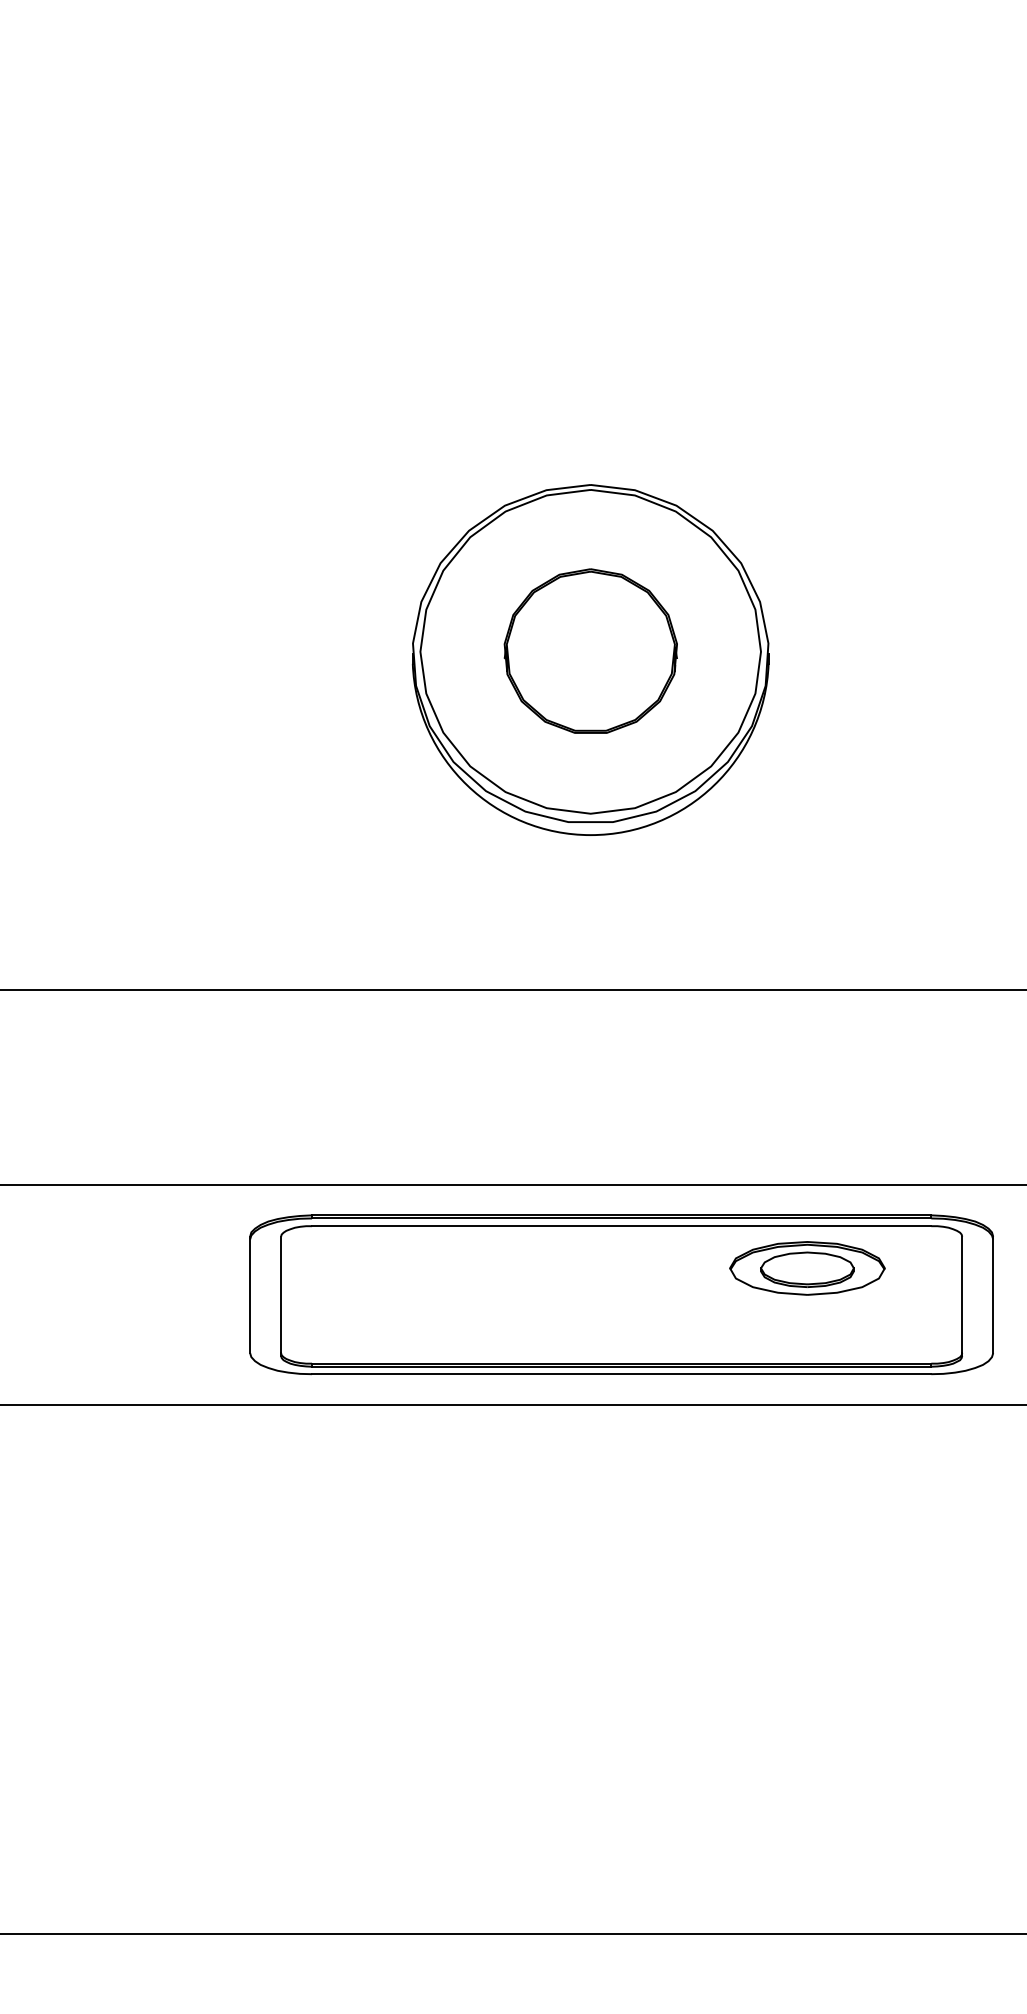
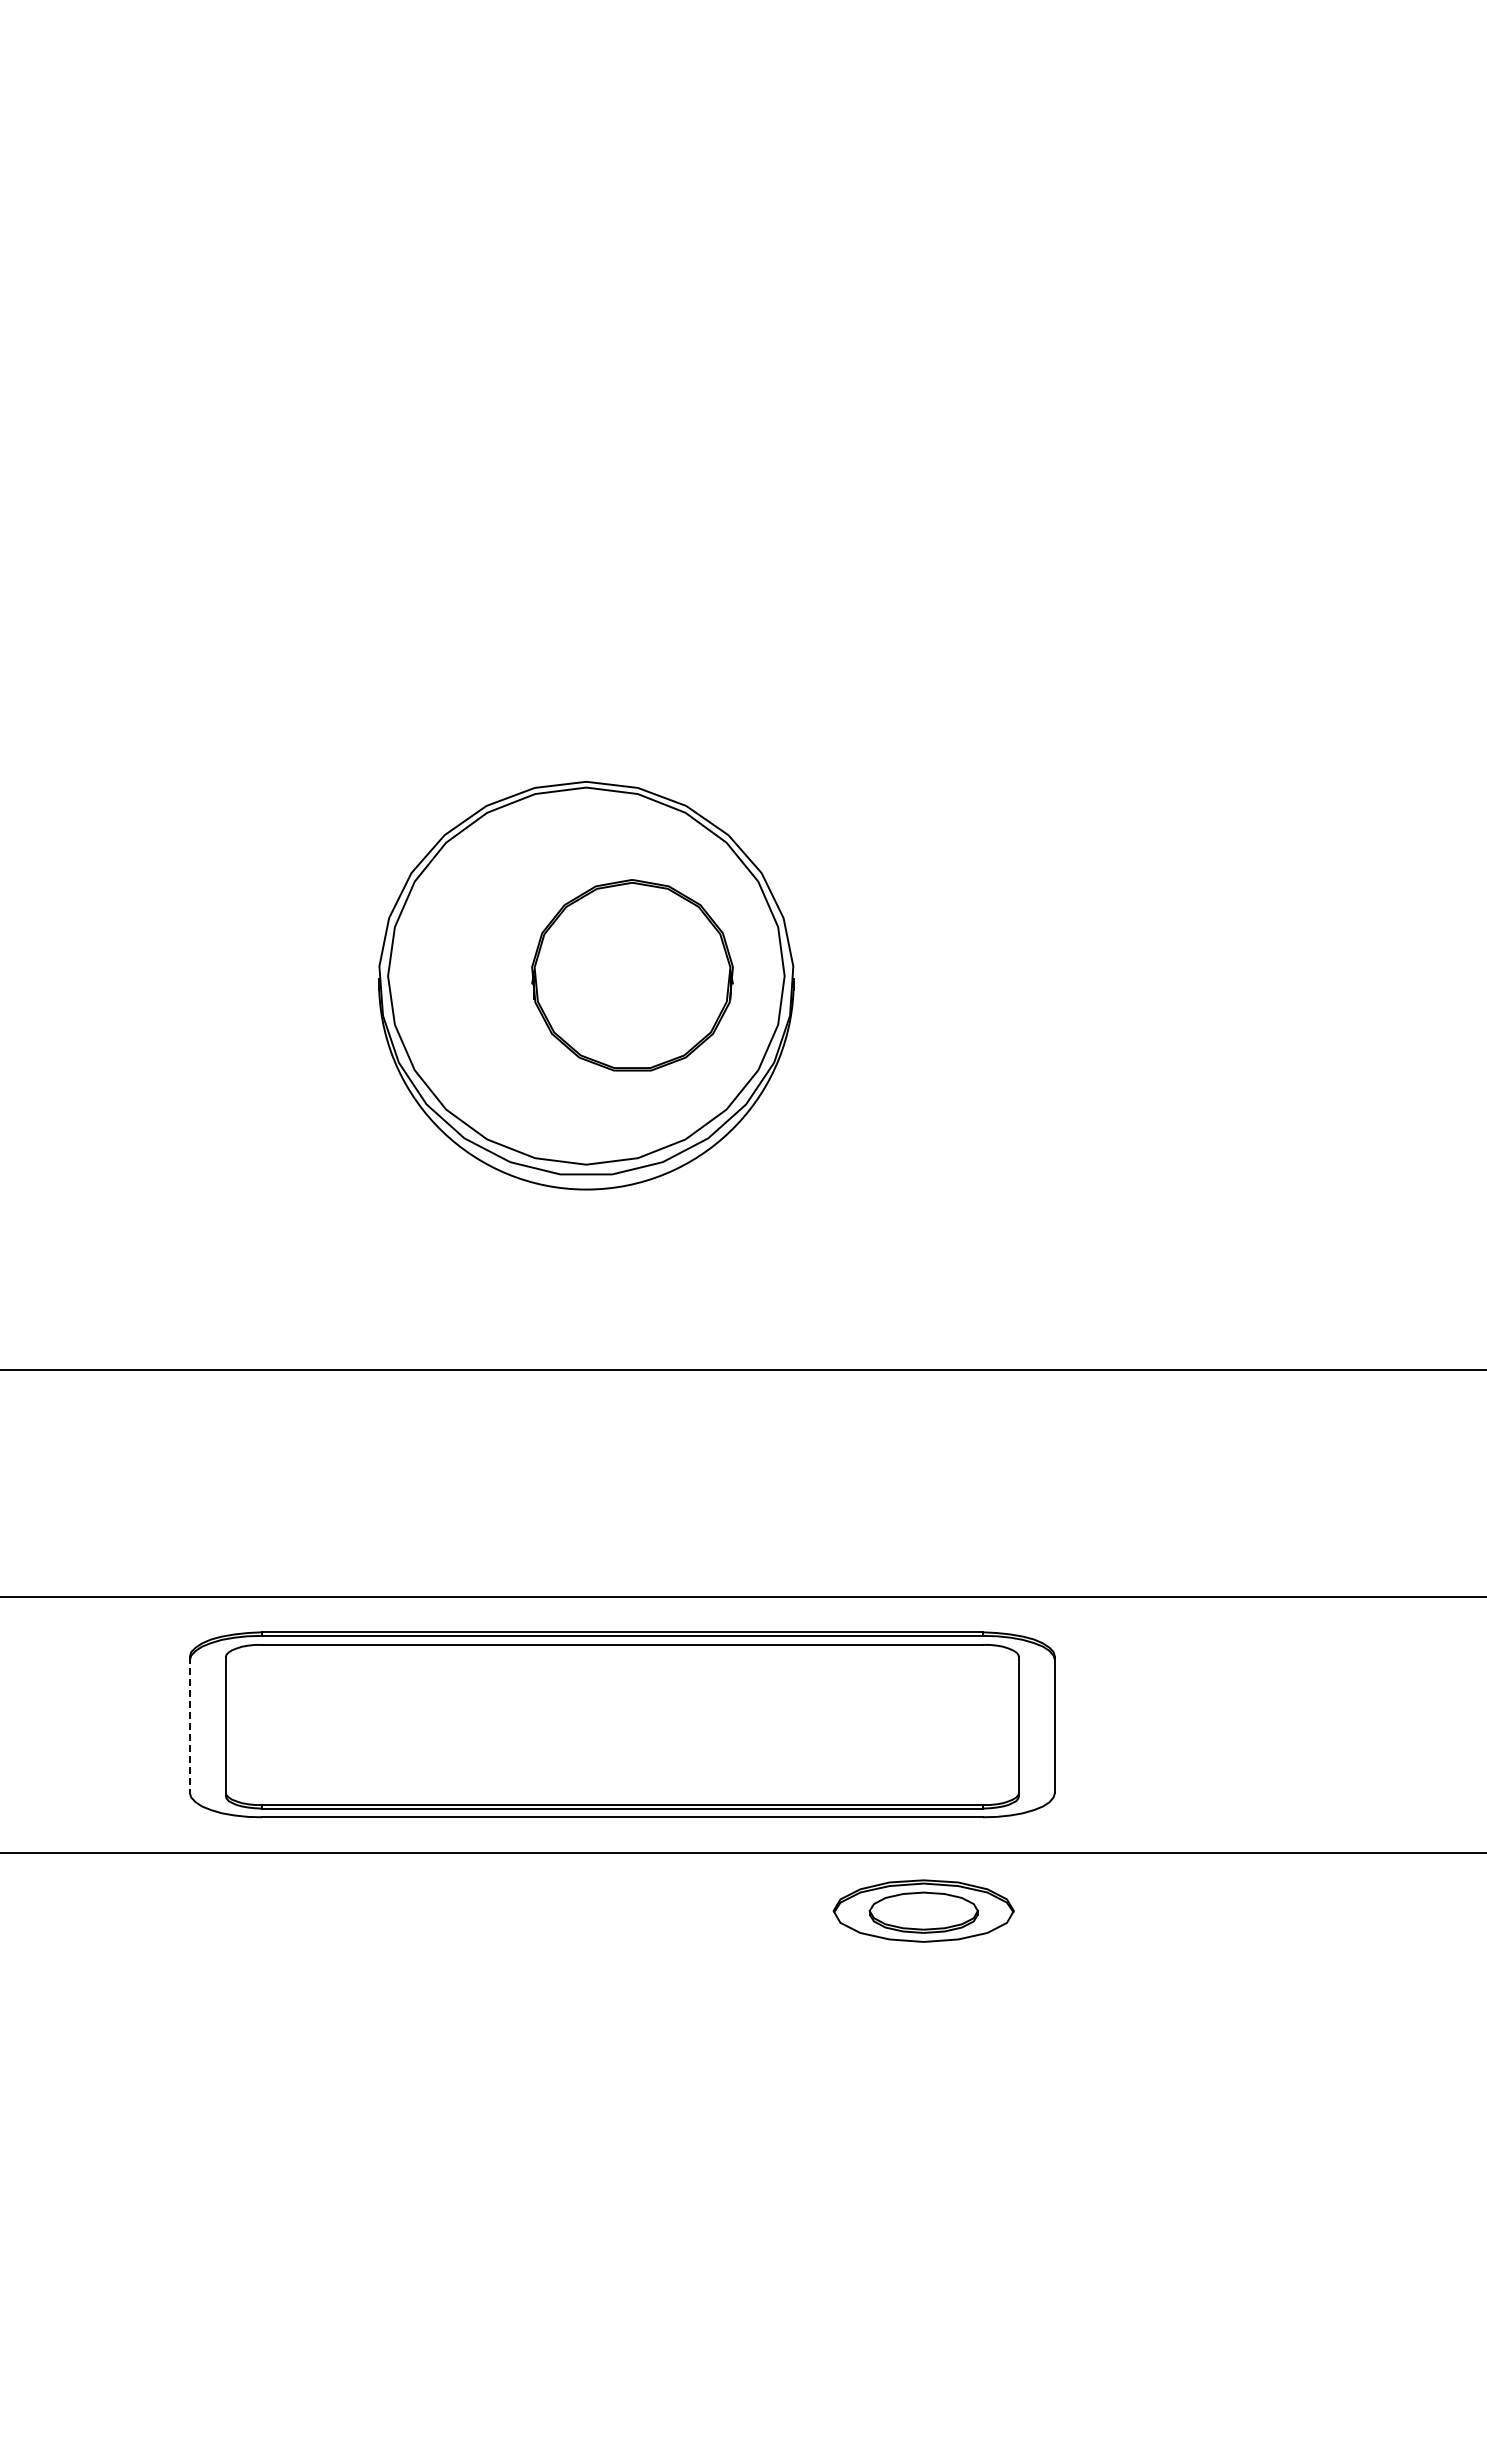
part: (590, 651) -> (632, 975), moved
part: (807, 1267) -> (923, 1910), moved
line: (249, 1294) -> (189, 1724), solid -> dashed

